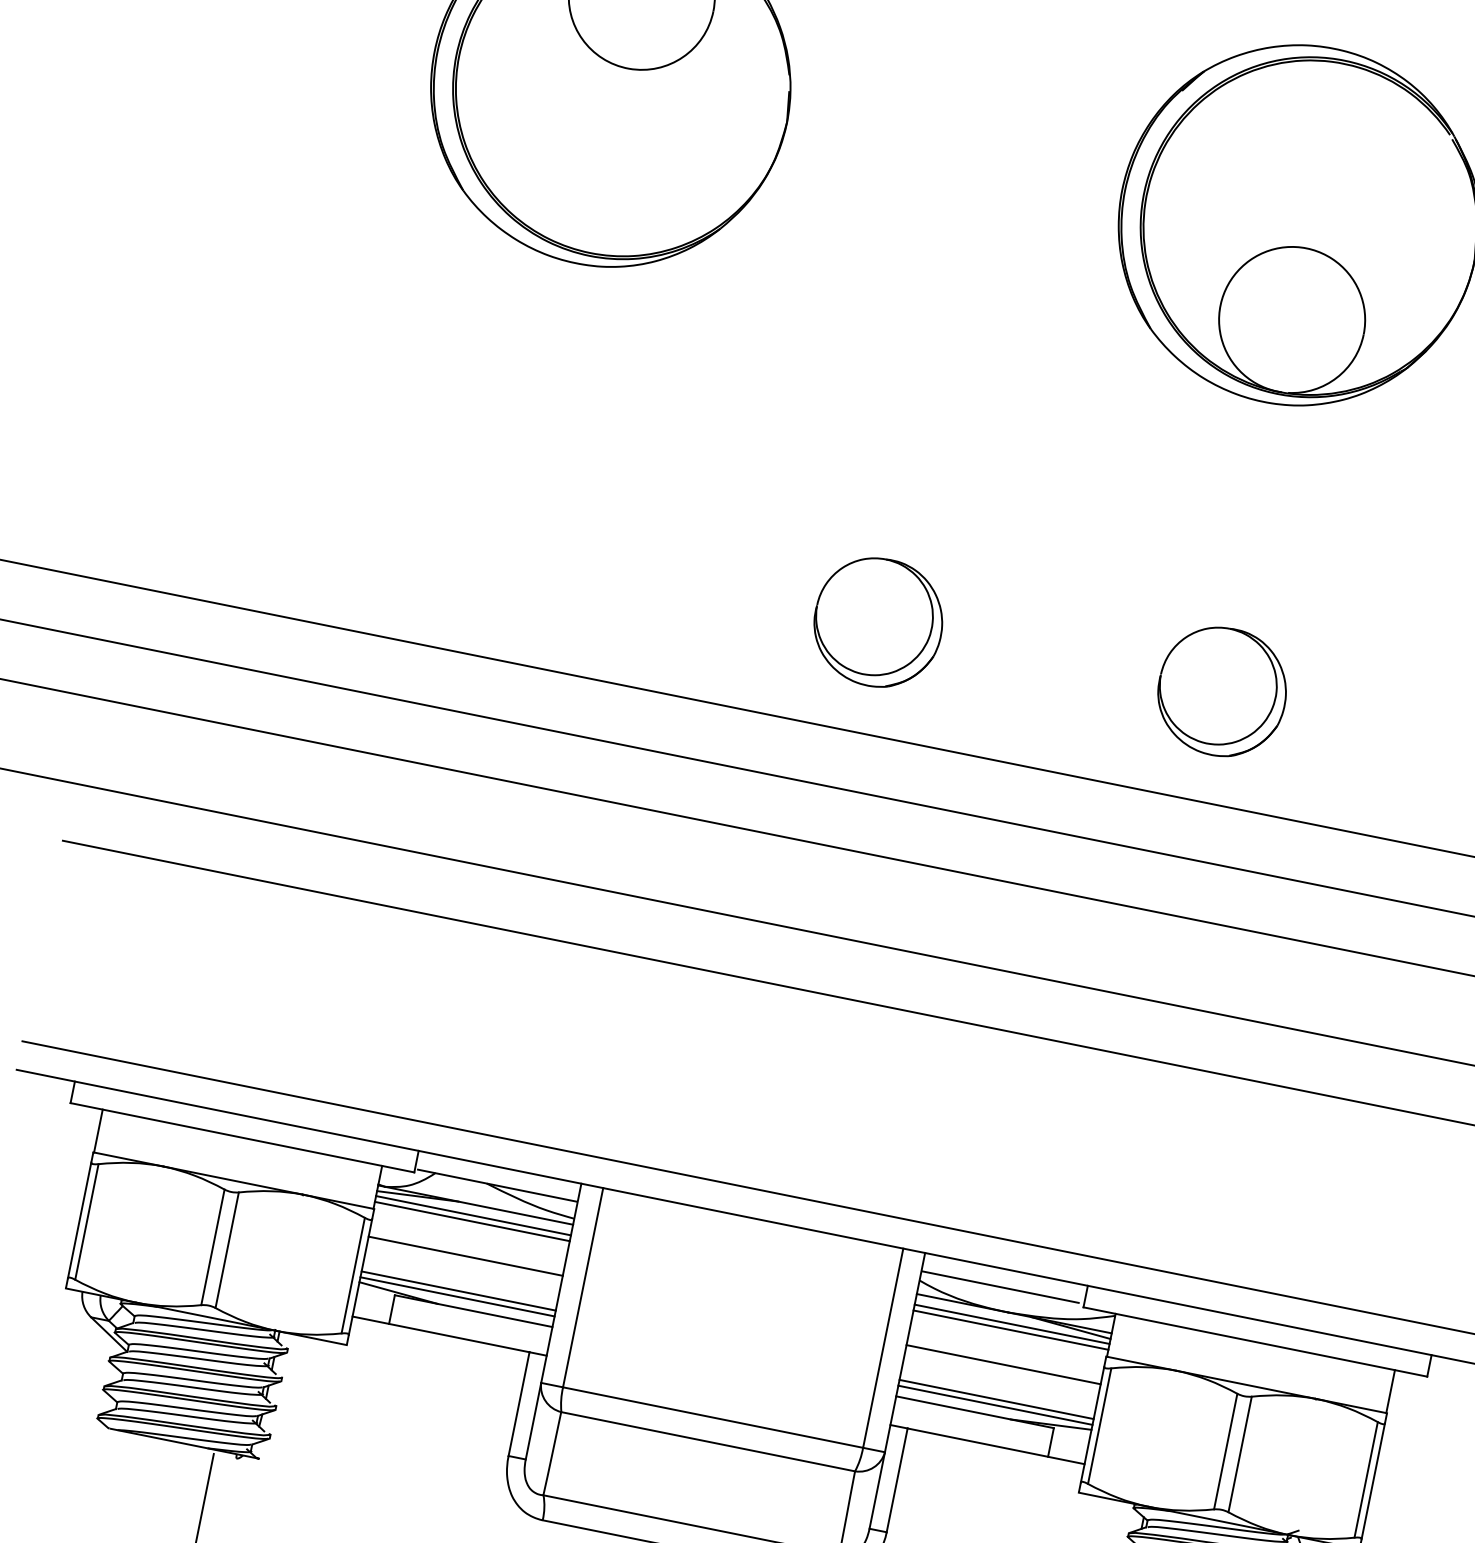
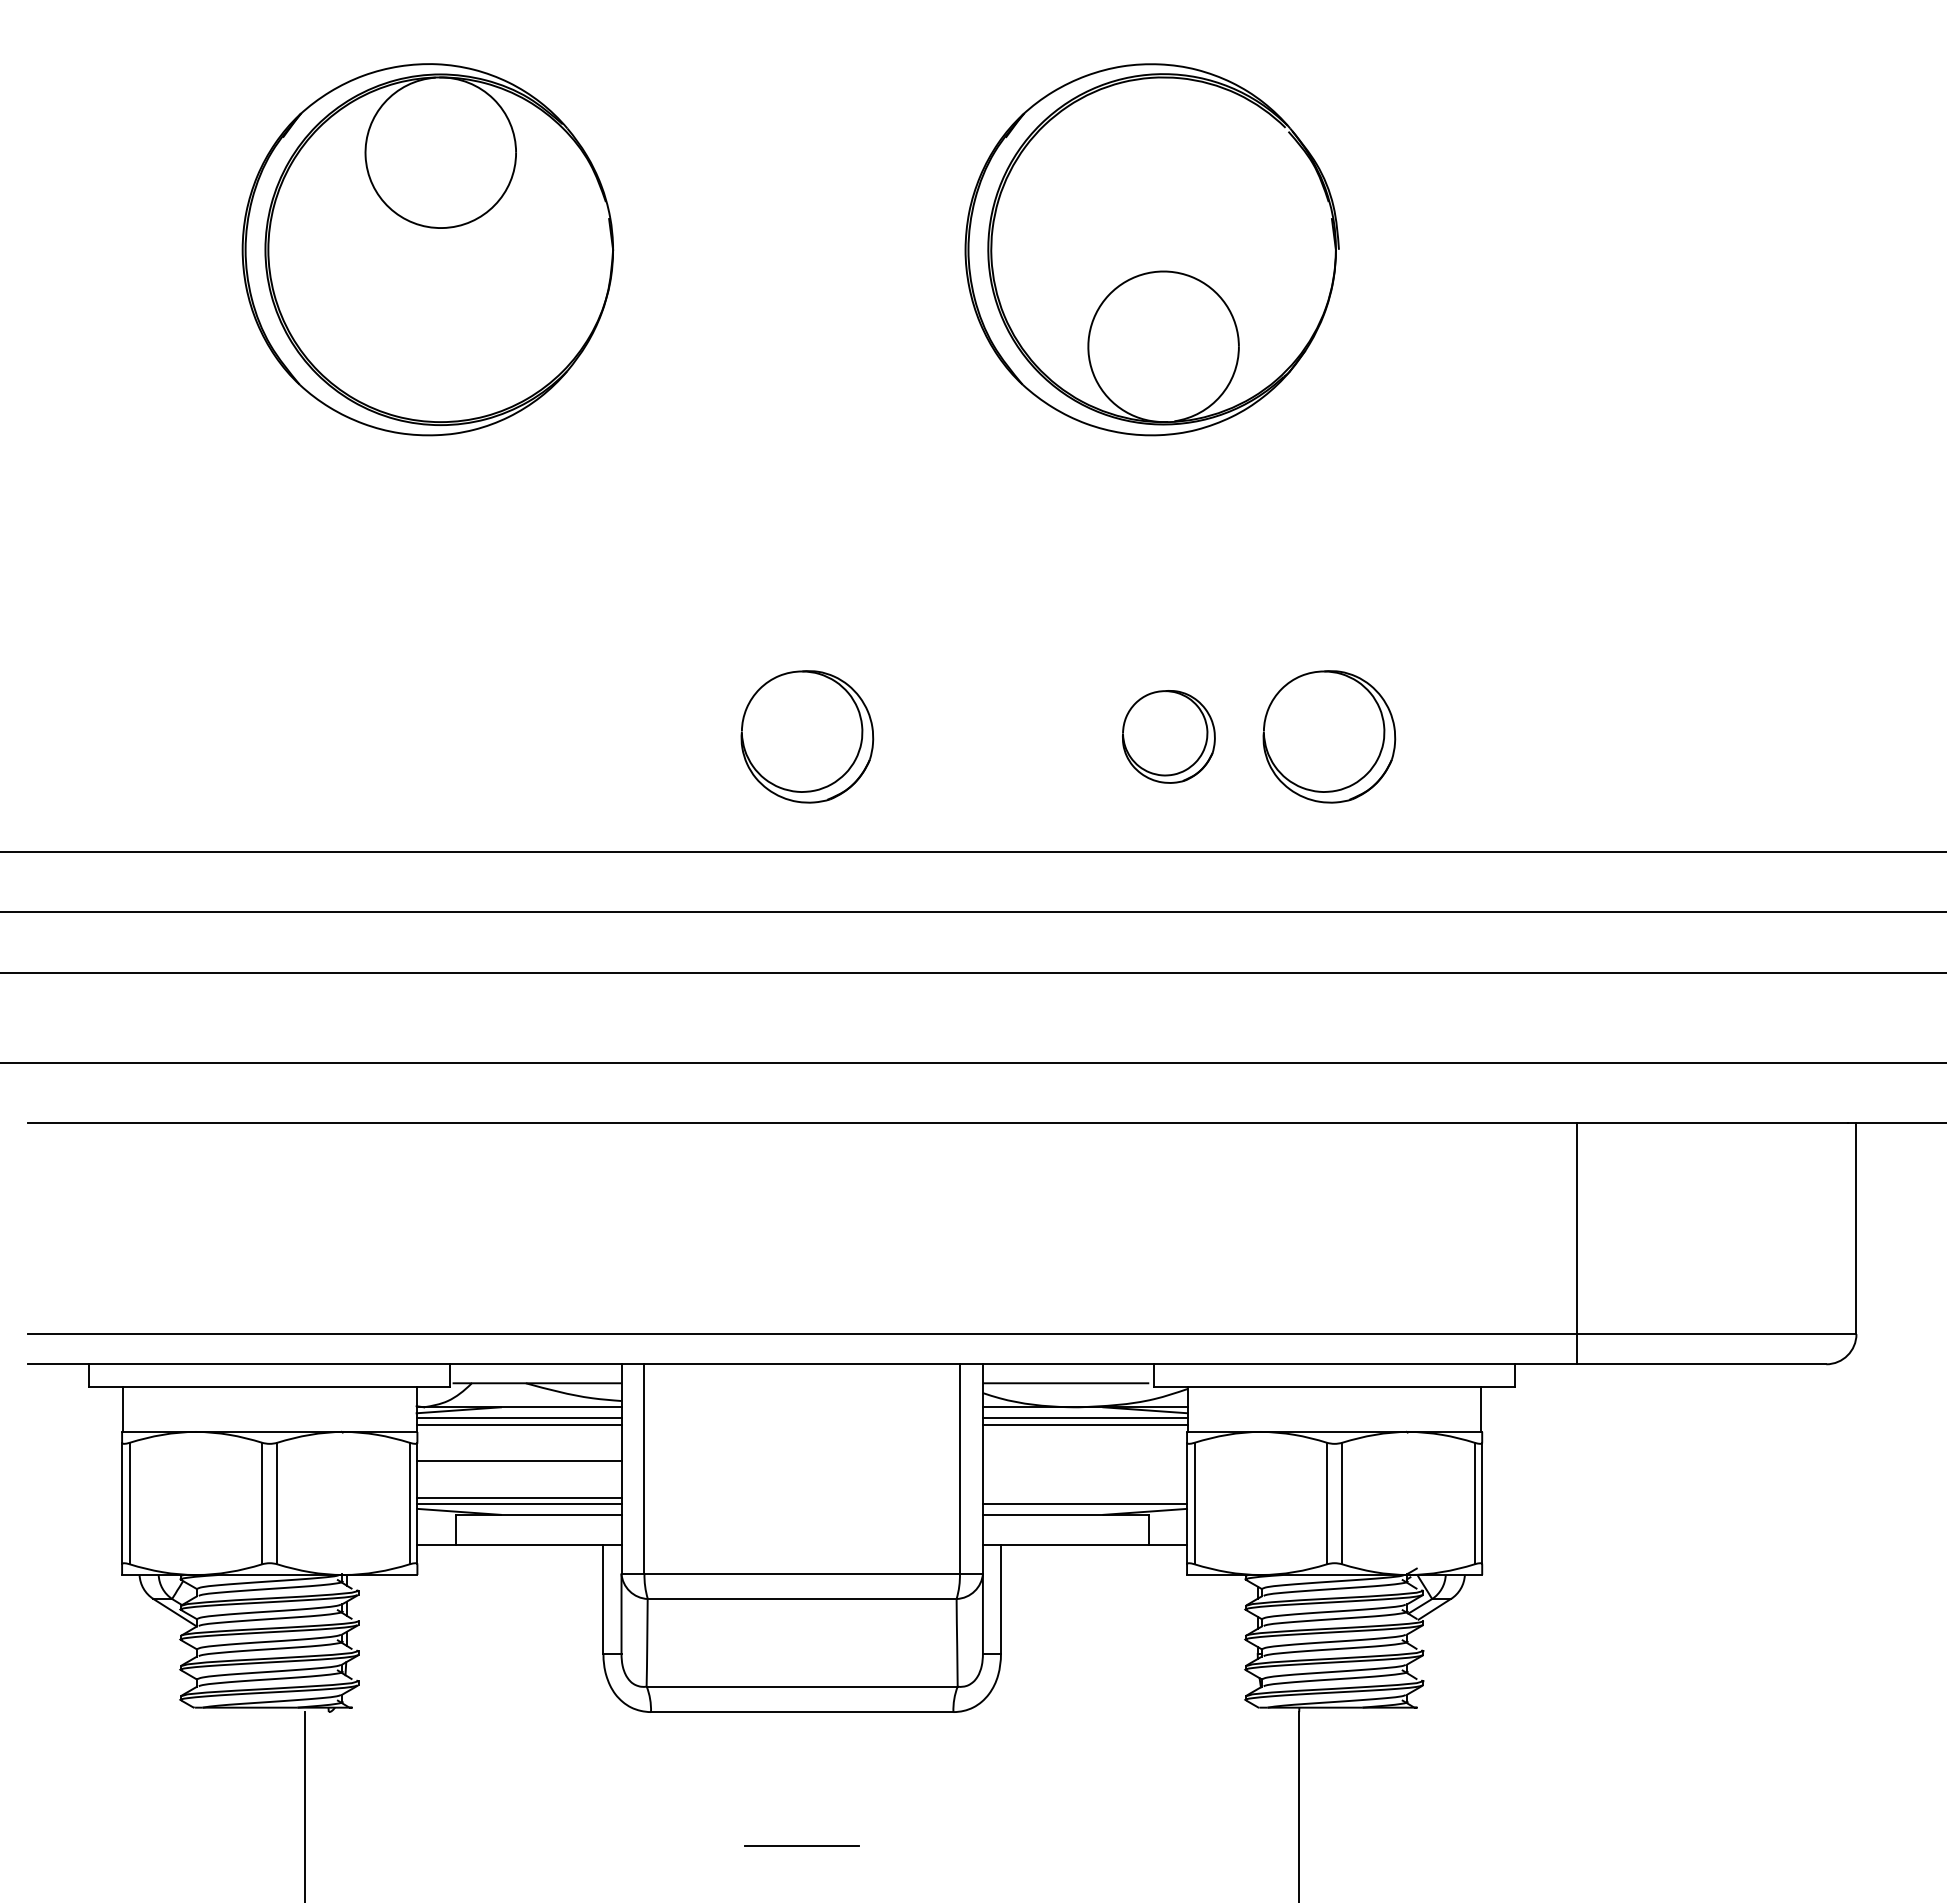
part: (1222, 691) -> (1168, 736), size x0.7
part: (1375, 722) -> (1329, 736), added
line: (1003, 1365) -> (1084, 1461), removed
line: (996, 1399) -> (1084, 1497), removed

